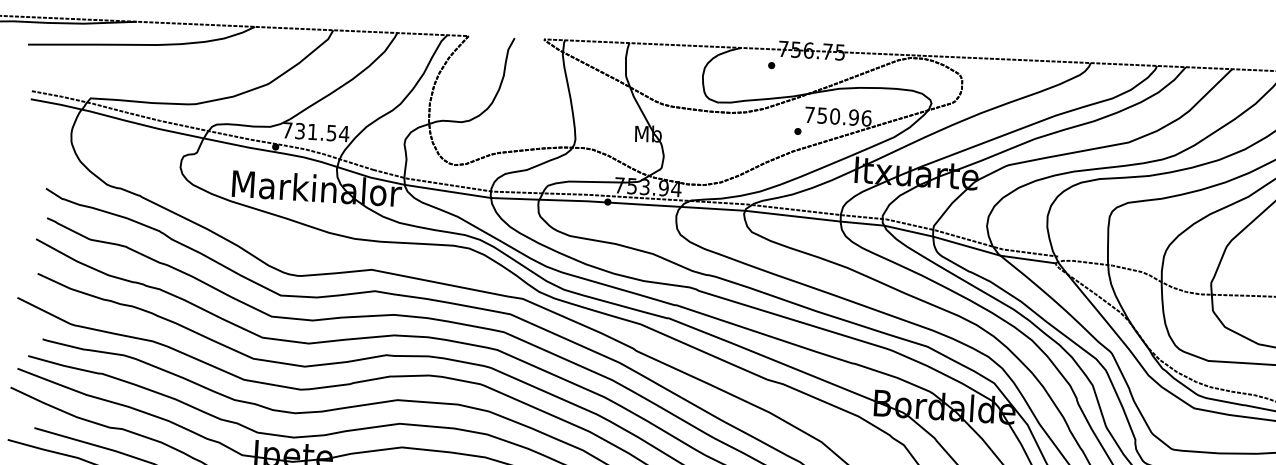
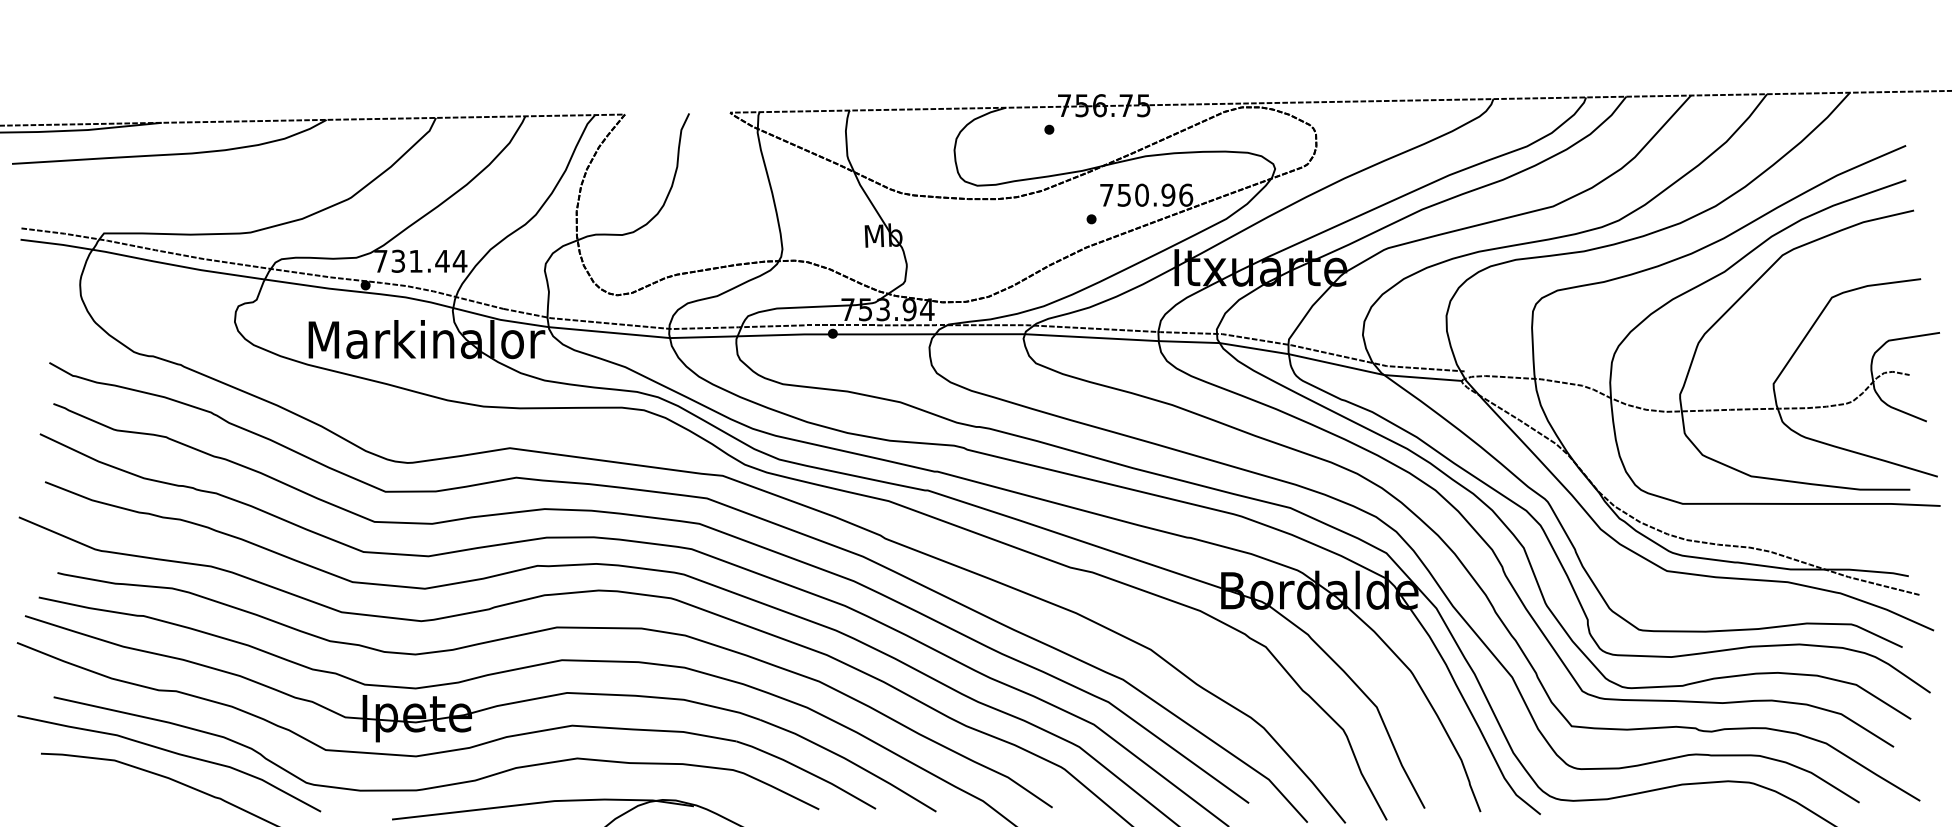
text: (331, 133) -> (442, 261), 731.54 -> 731.44

